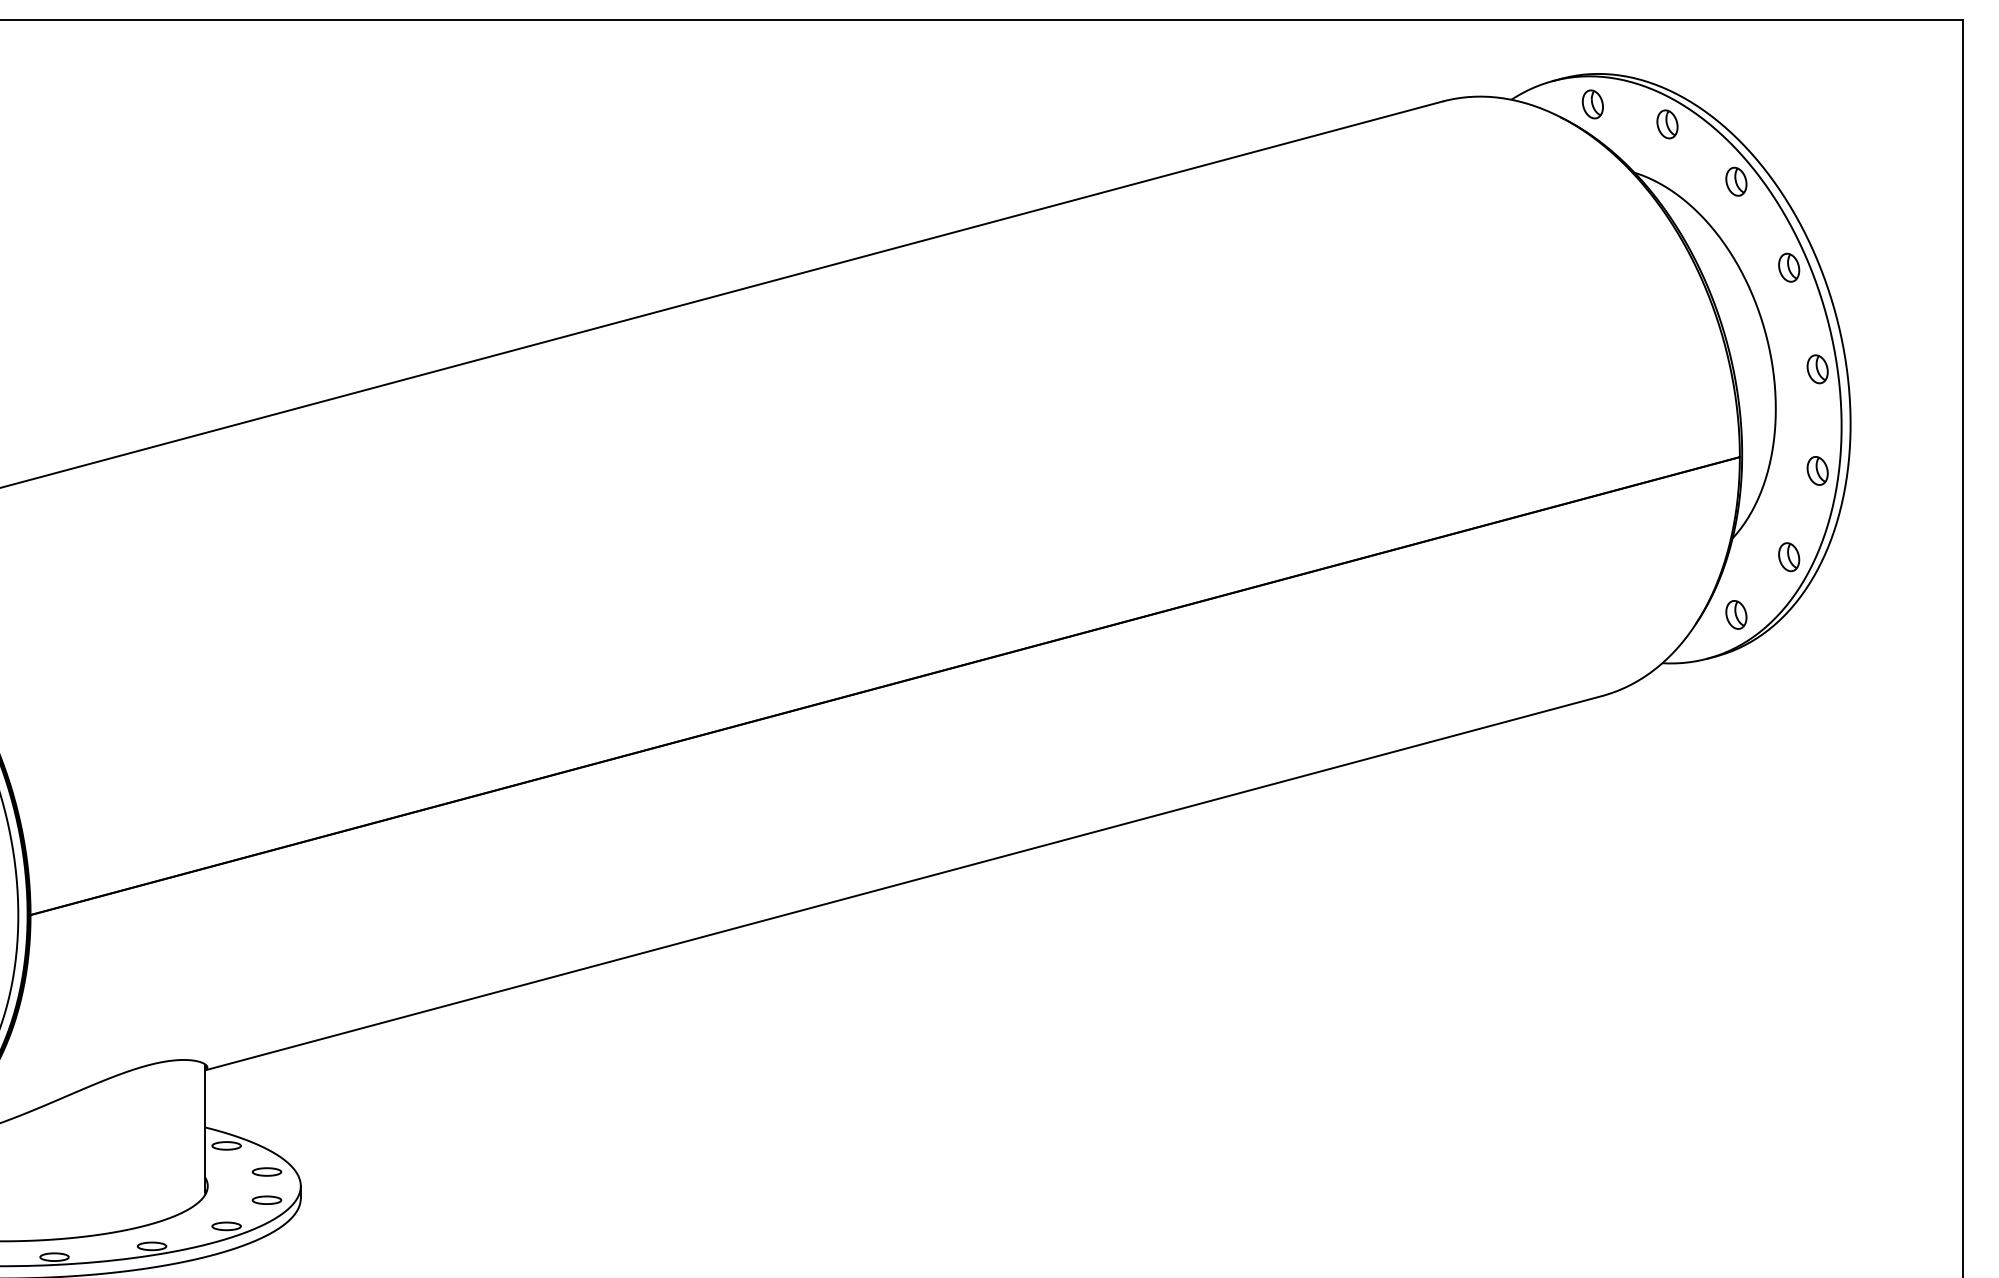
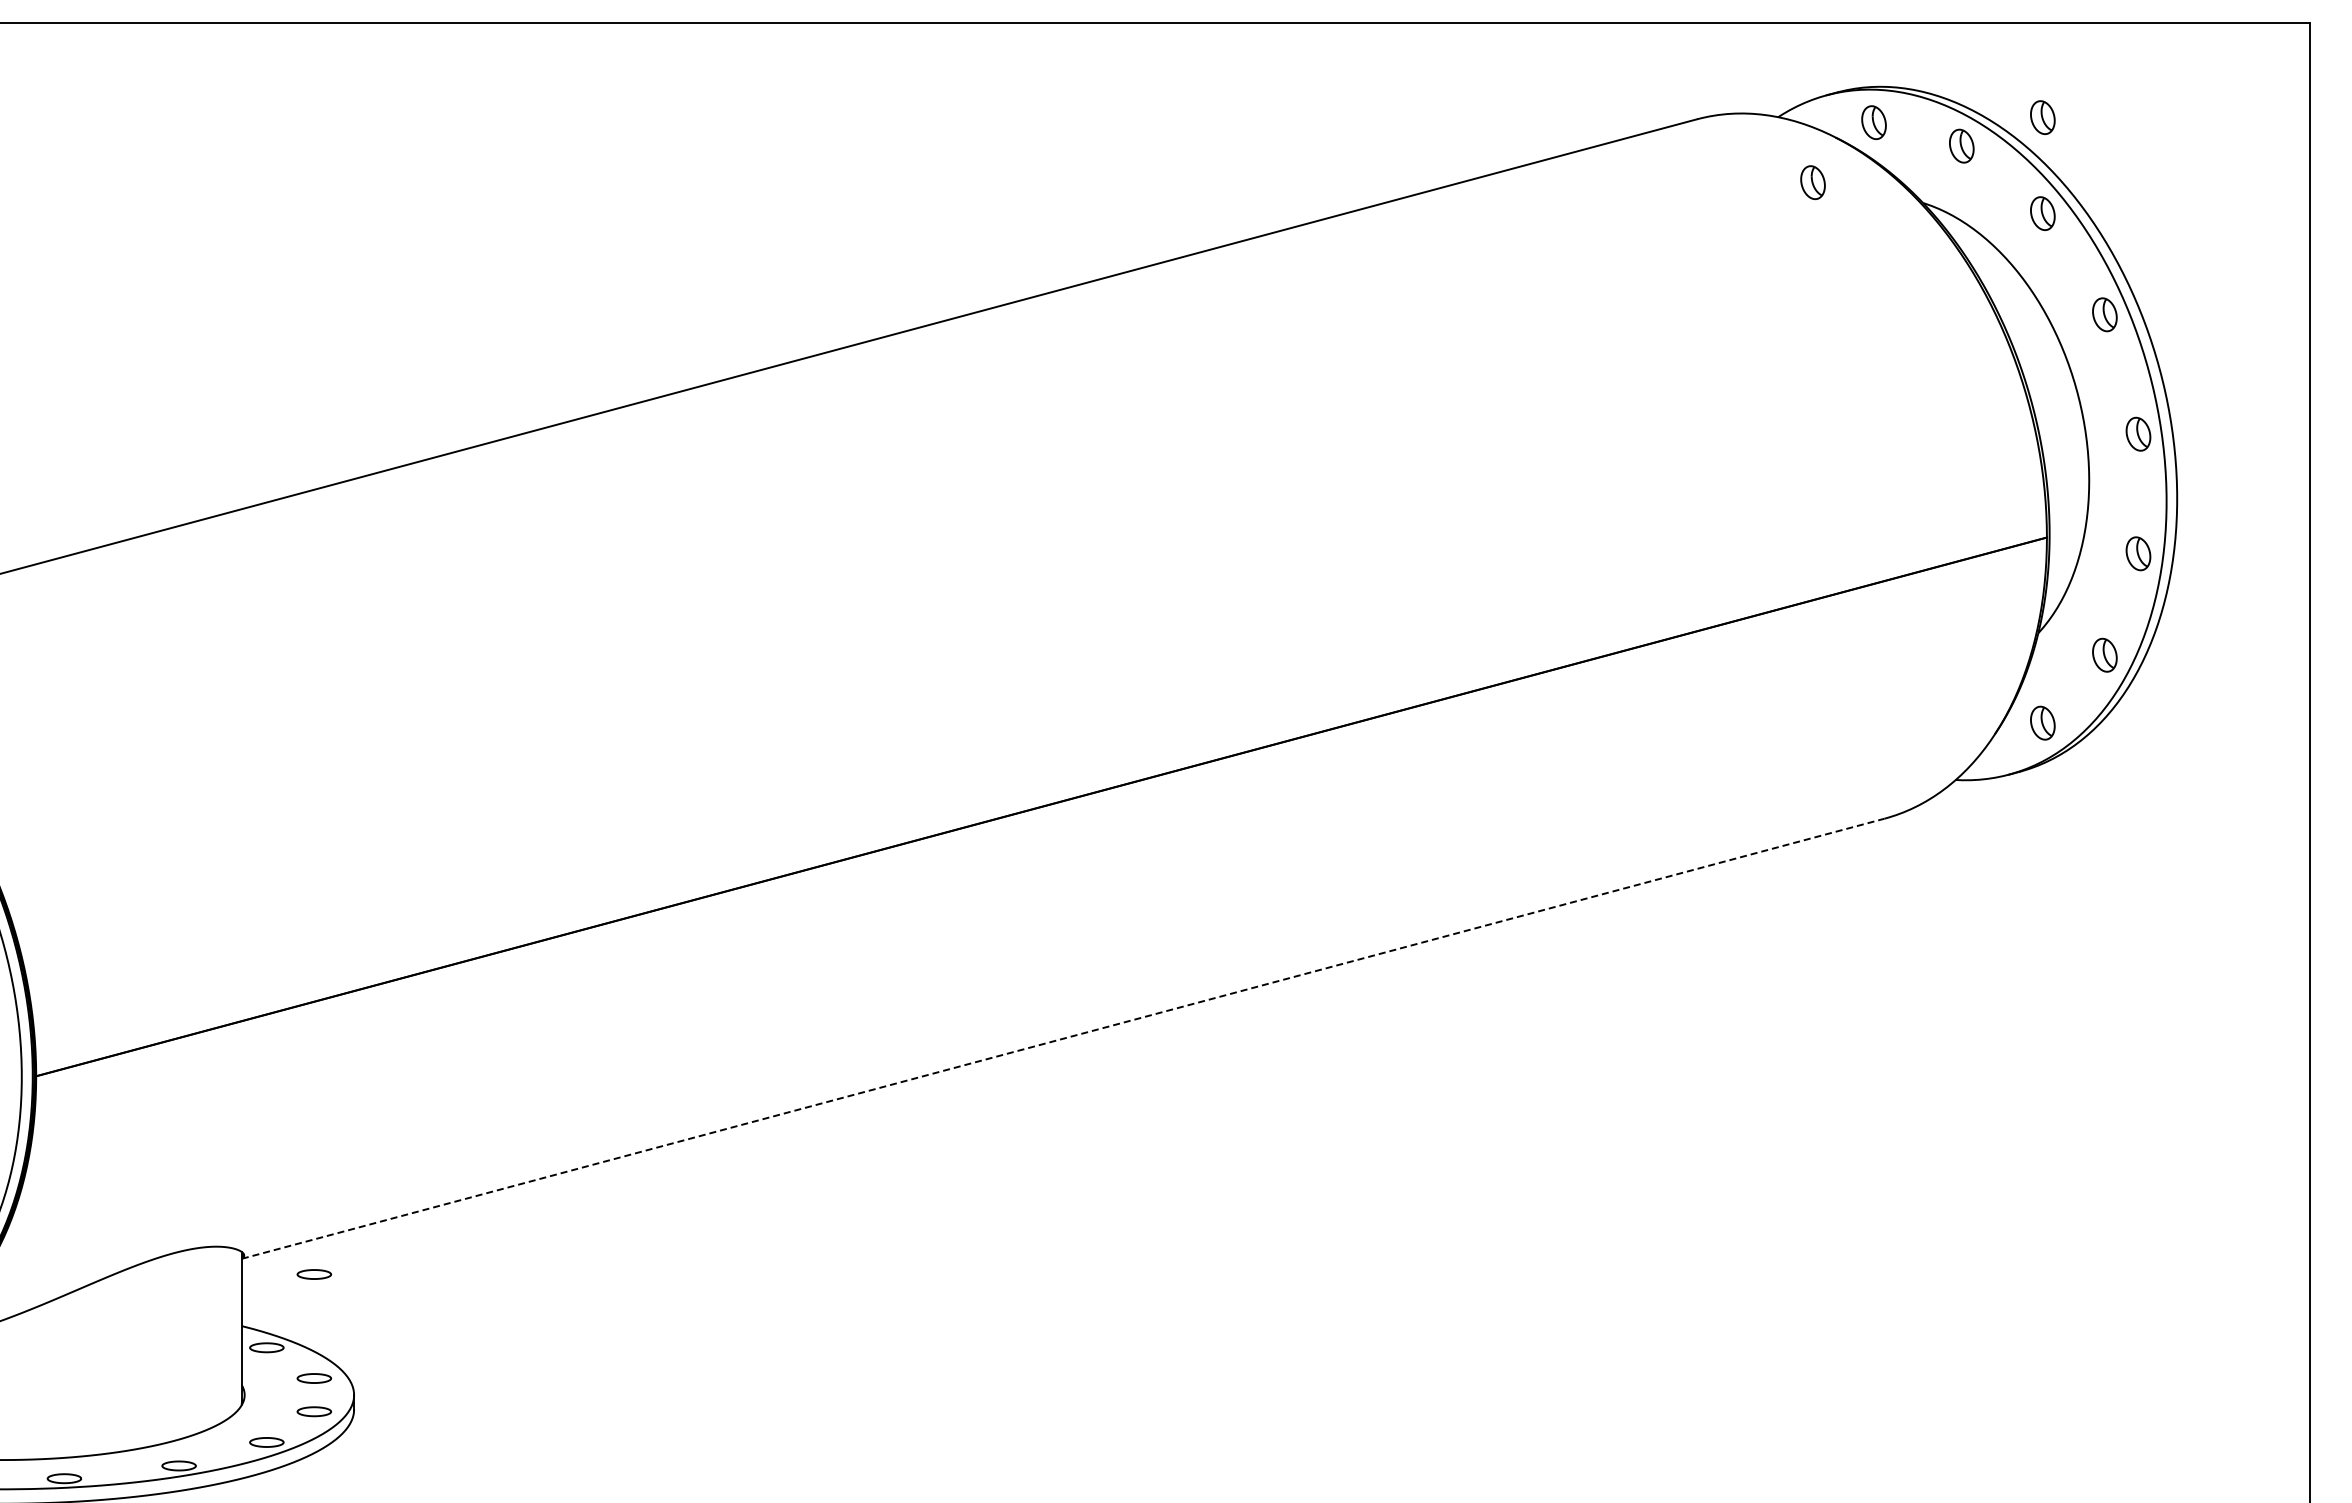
part: (1736, 100) -> (2042, 117), added
part: (1540, 155) -> (1812, 182), added
line: (903, 882) -> (1063, 1038), solid -> dashed
part: (267, 1083) -> (314, 1274), added

